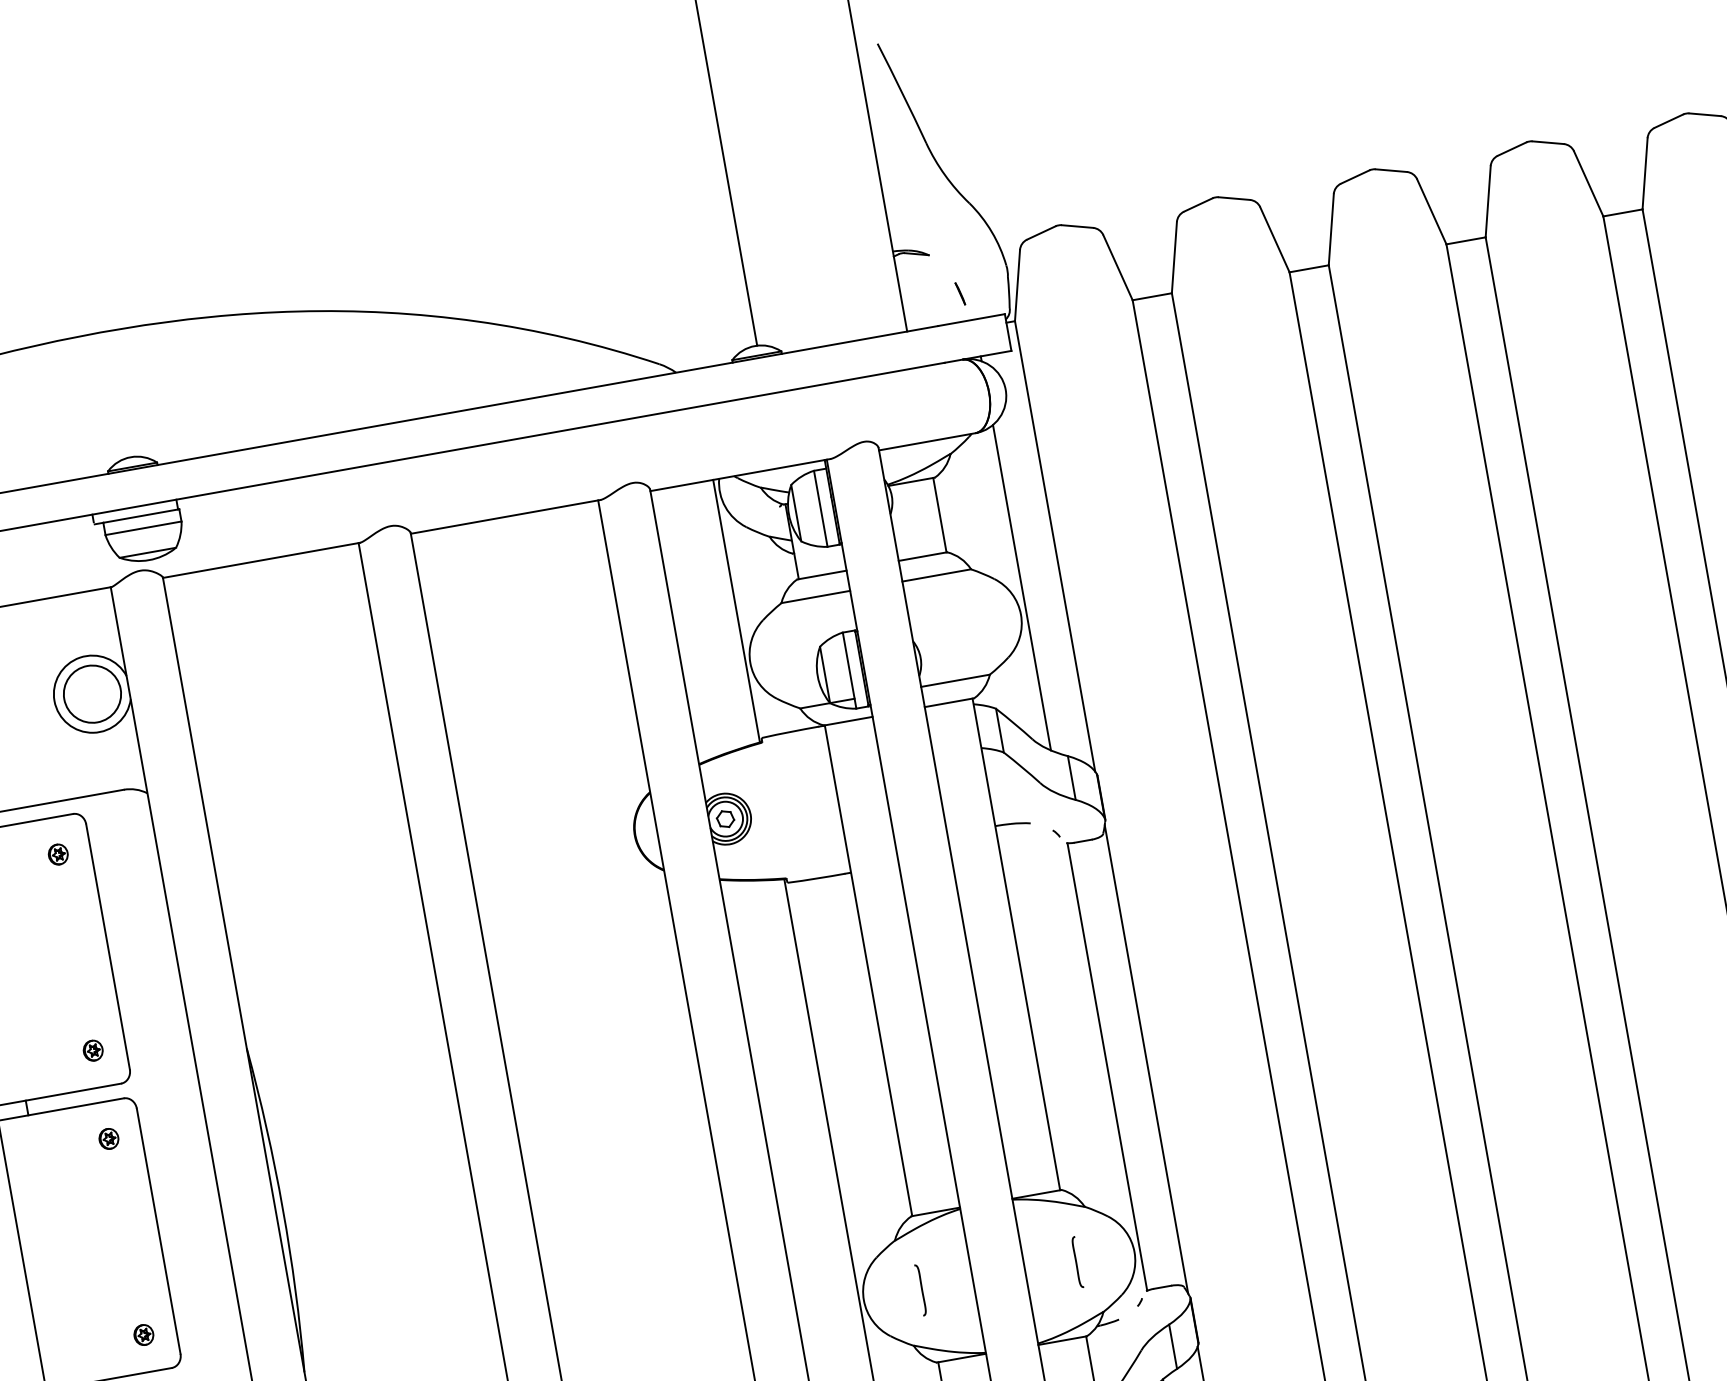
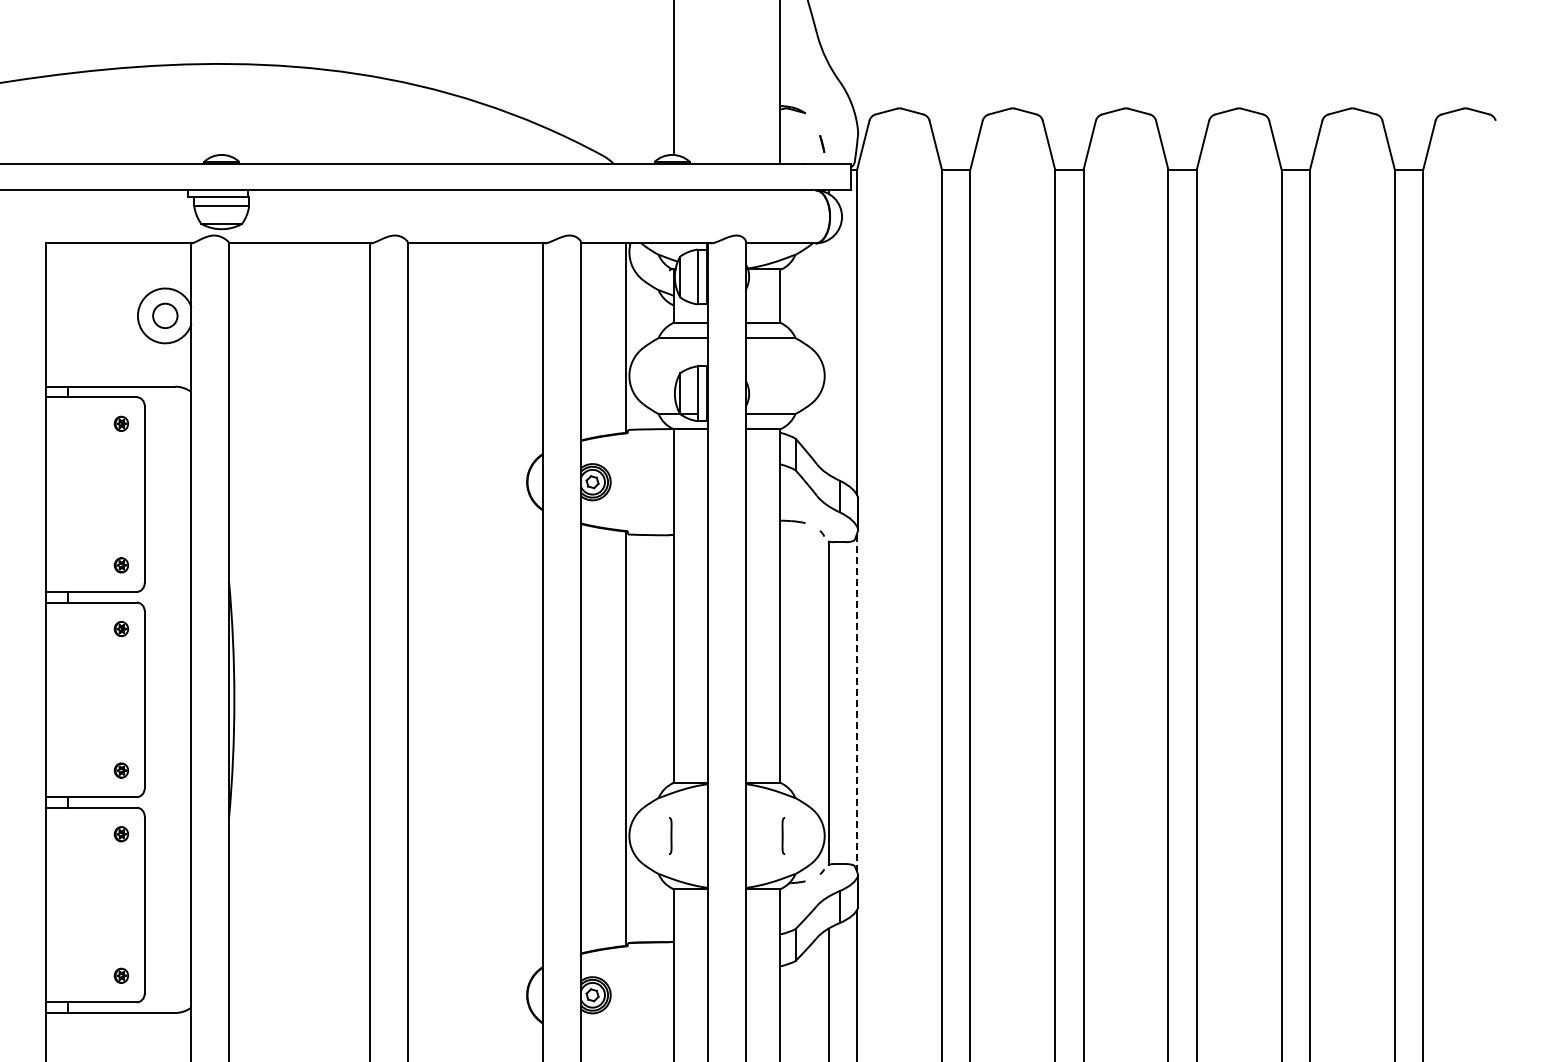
line: (1021, 586) -> (828, 356), removed
circle: (92, 693) -> (165, 315), size x0.6
line: (1147, 1059) -> (857, 702), solid -> dashed

